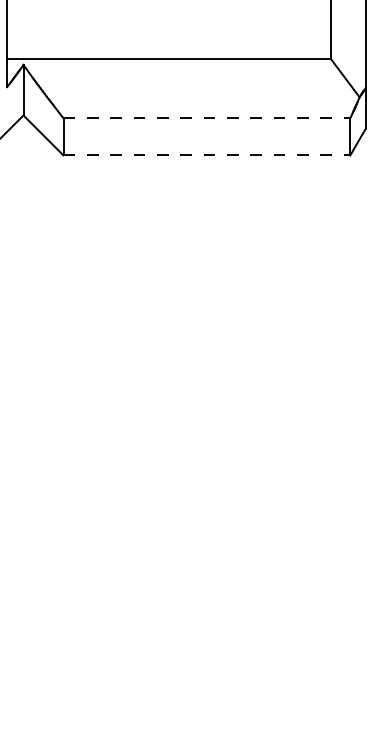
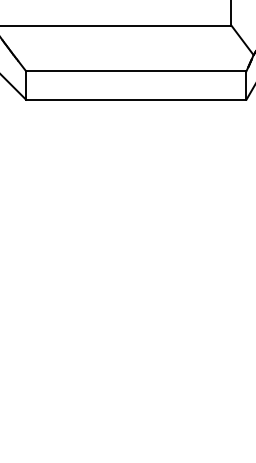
line: (207, 118) -> (136, 71), dashed -> solid
line: (207, 155) -> (136, 99), dashed -> solid

